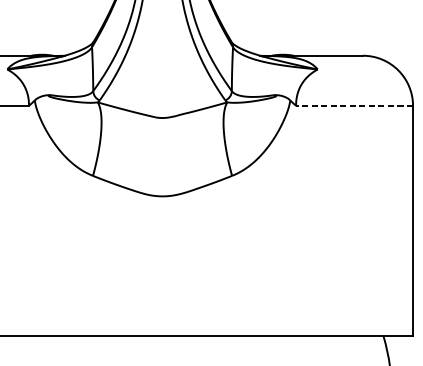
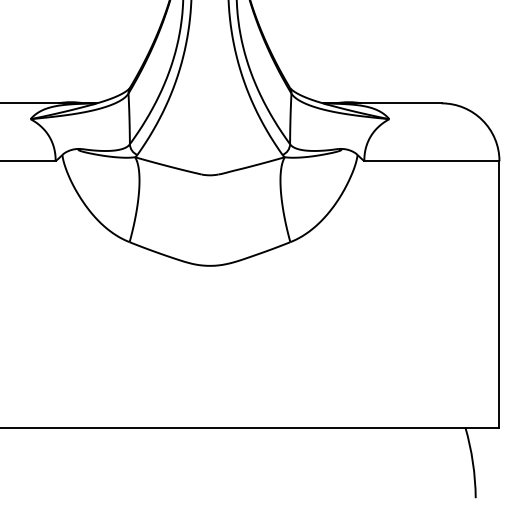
line: (354, 106) -> (431, 161), dashed -> solid

